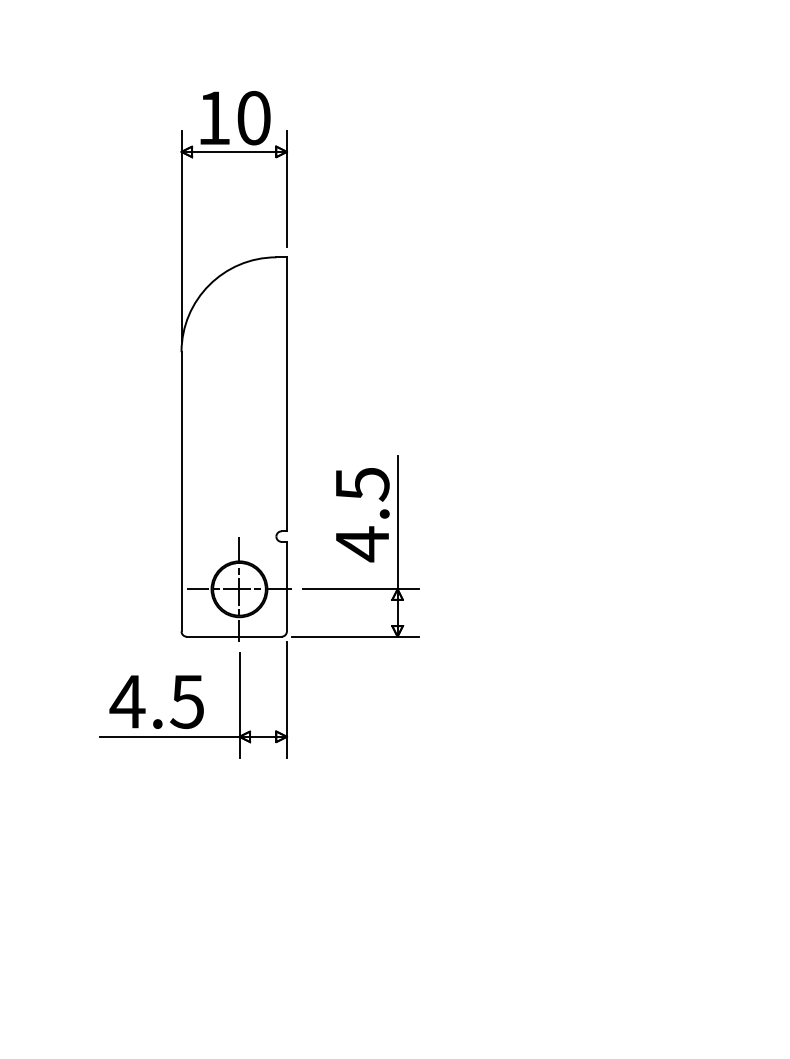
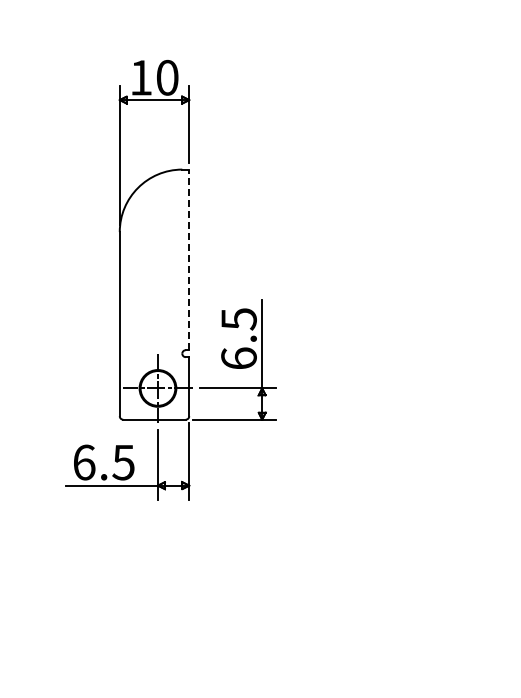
line: (287, 393) -> (189, 259), solid -> dashed
text: (361, 543) -> (238, 358), 4.5 -> 6.5
text: (128, 701) -> (84, 462), 4.5 -> 6.5

